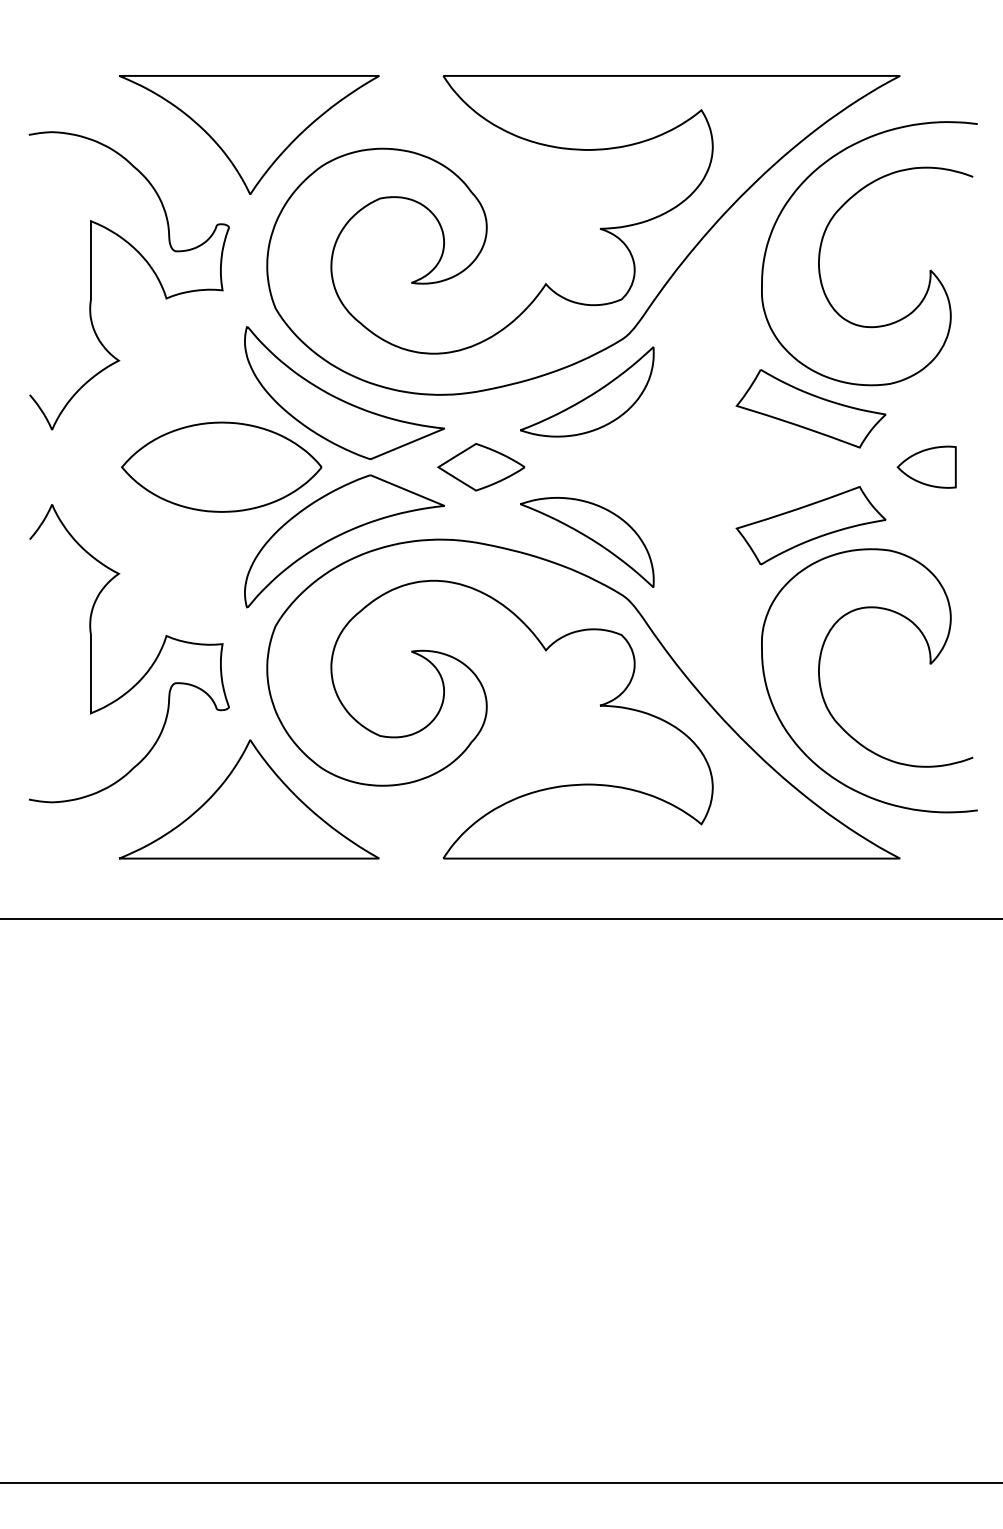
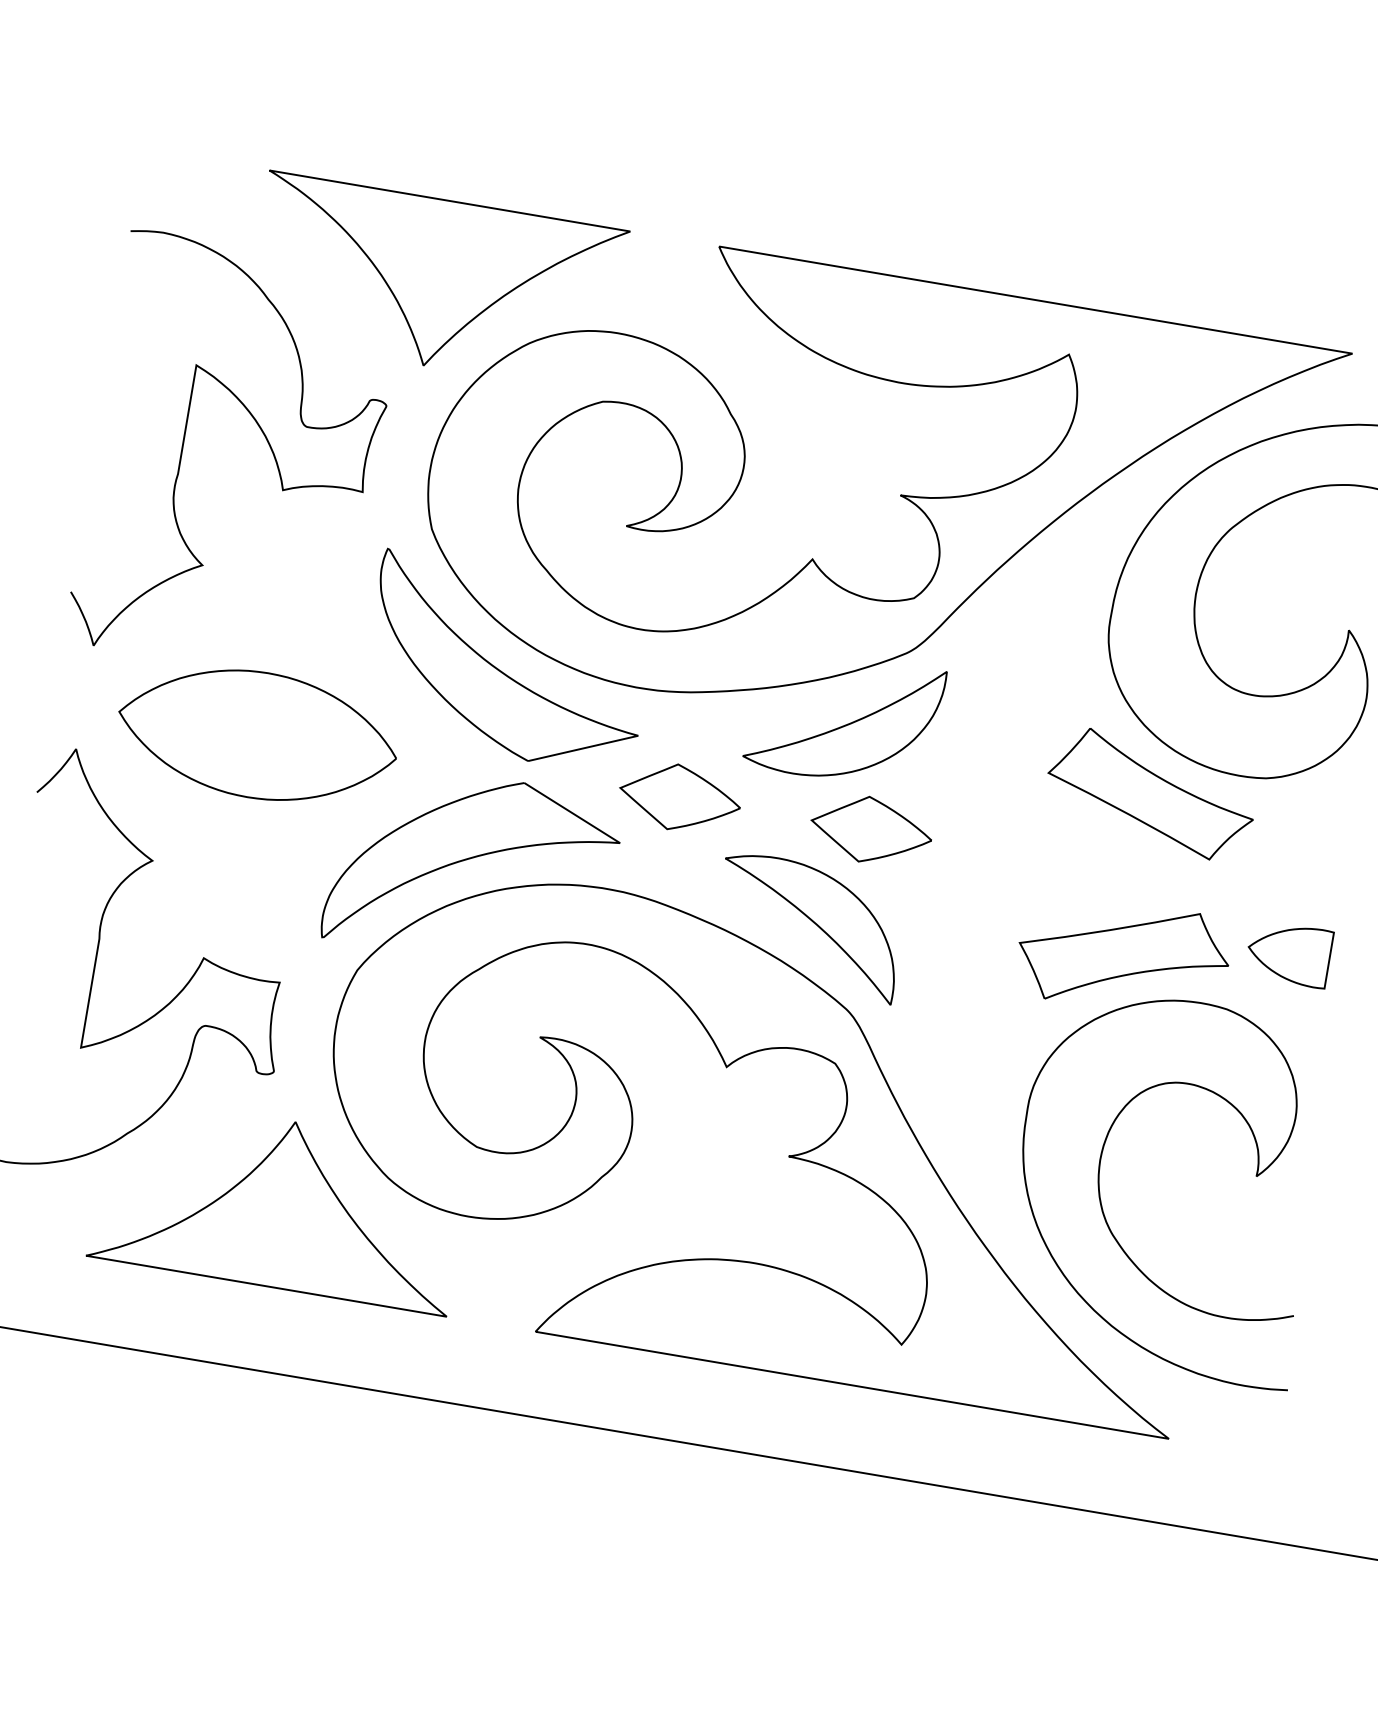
part: (221, 466) -> (257, 734), moved
part: (926, 466) -> (1288, 952), moved
part: (619, 467) -> (871, 830), added

